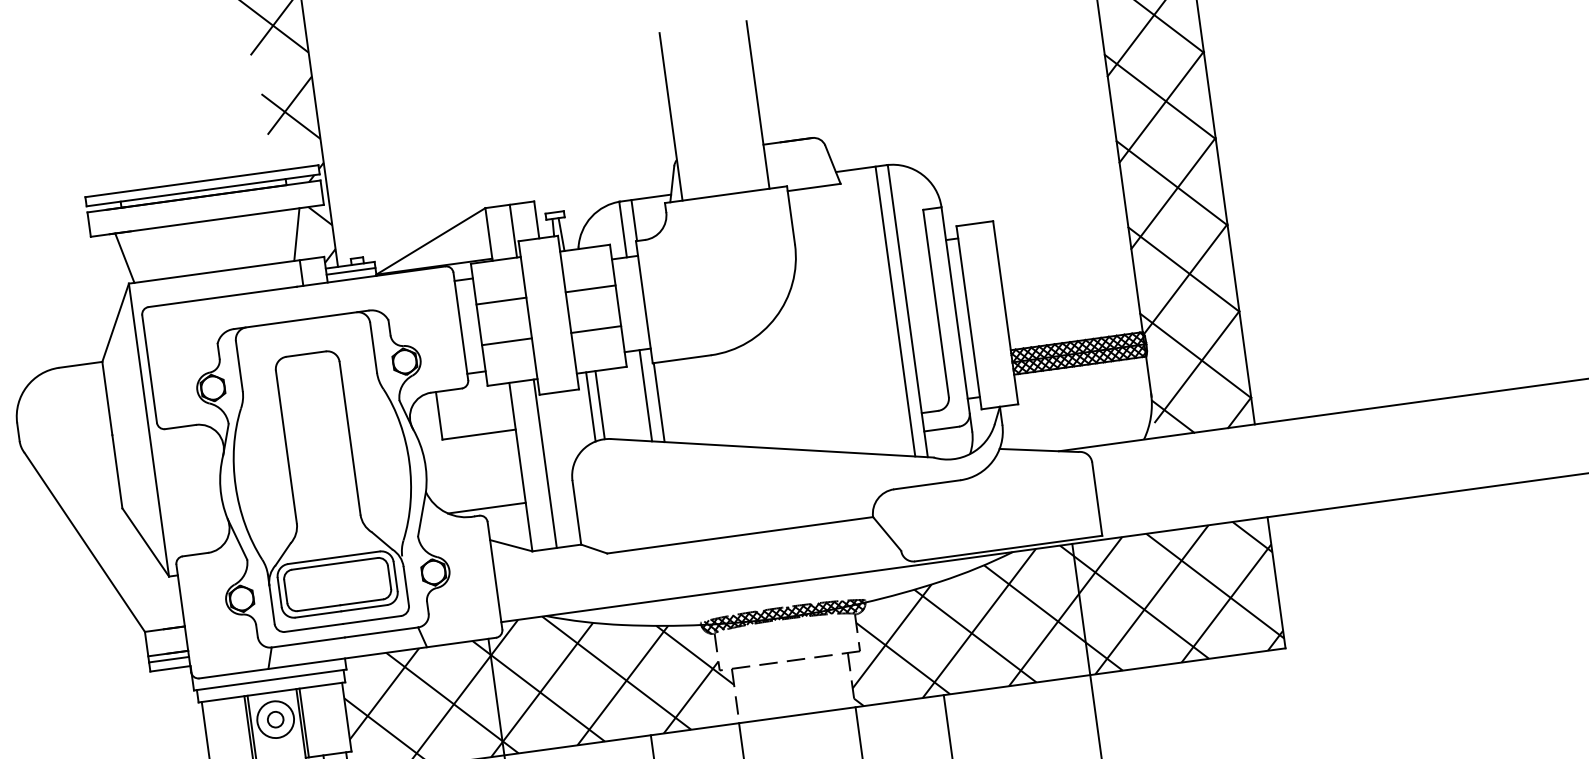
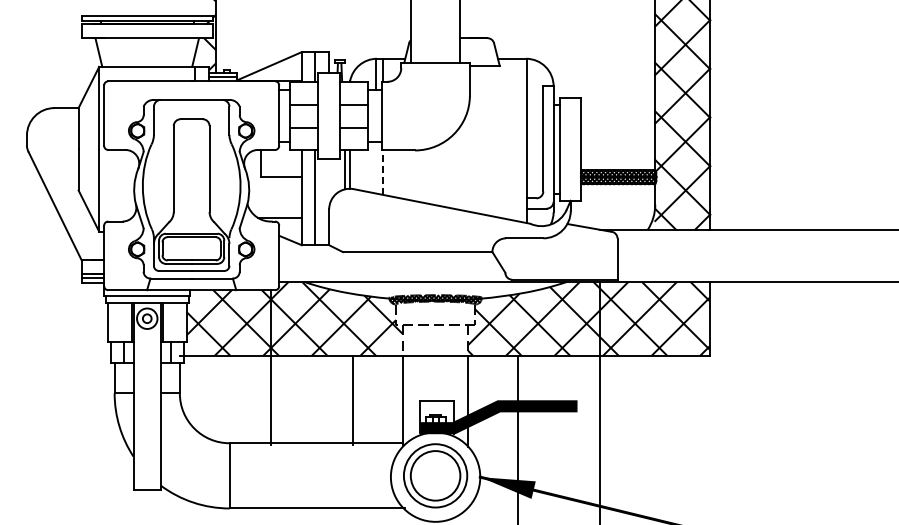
line: (895, 310) -> (520, 139), removed
line: (646, 394) -> (376, 167), removed
line: (658, 402) -> (382, 172), solid -> dashed

